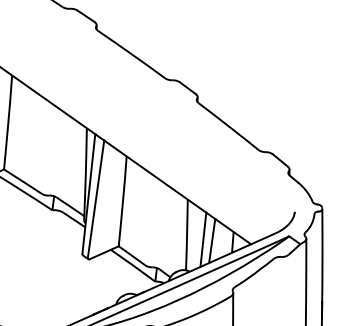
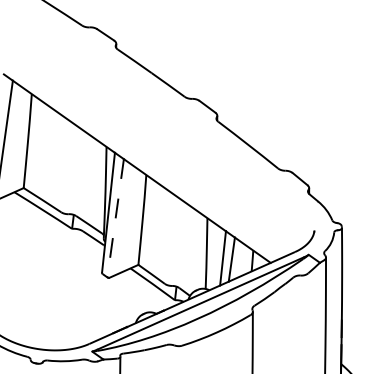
line: (95, 199) -> (115, 218), solid -> dashed

